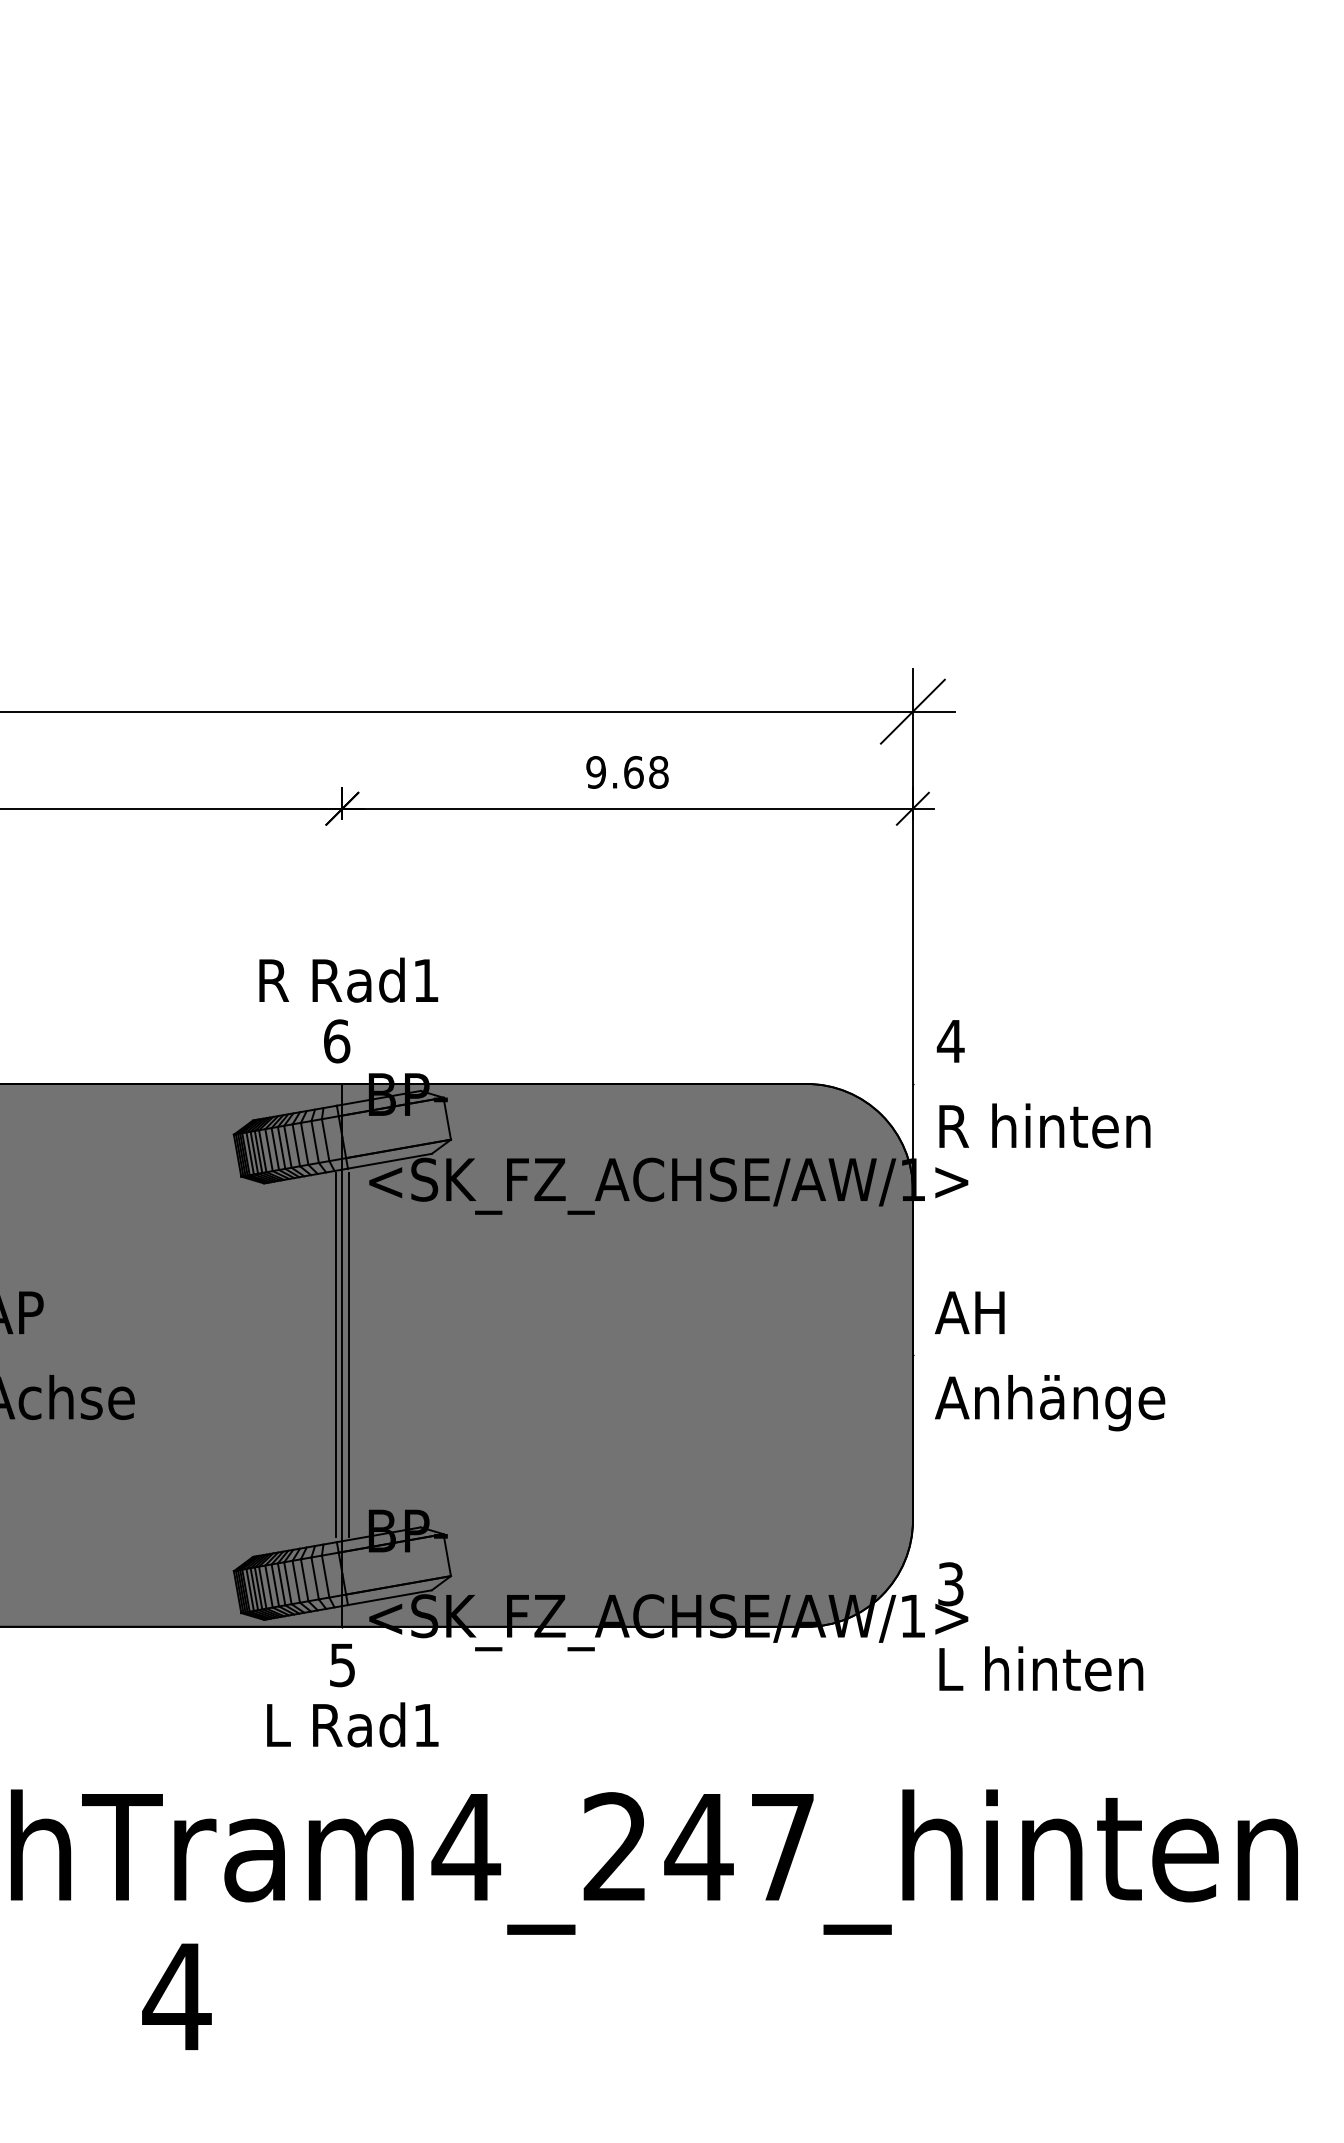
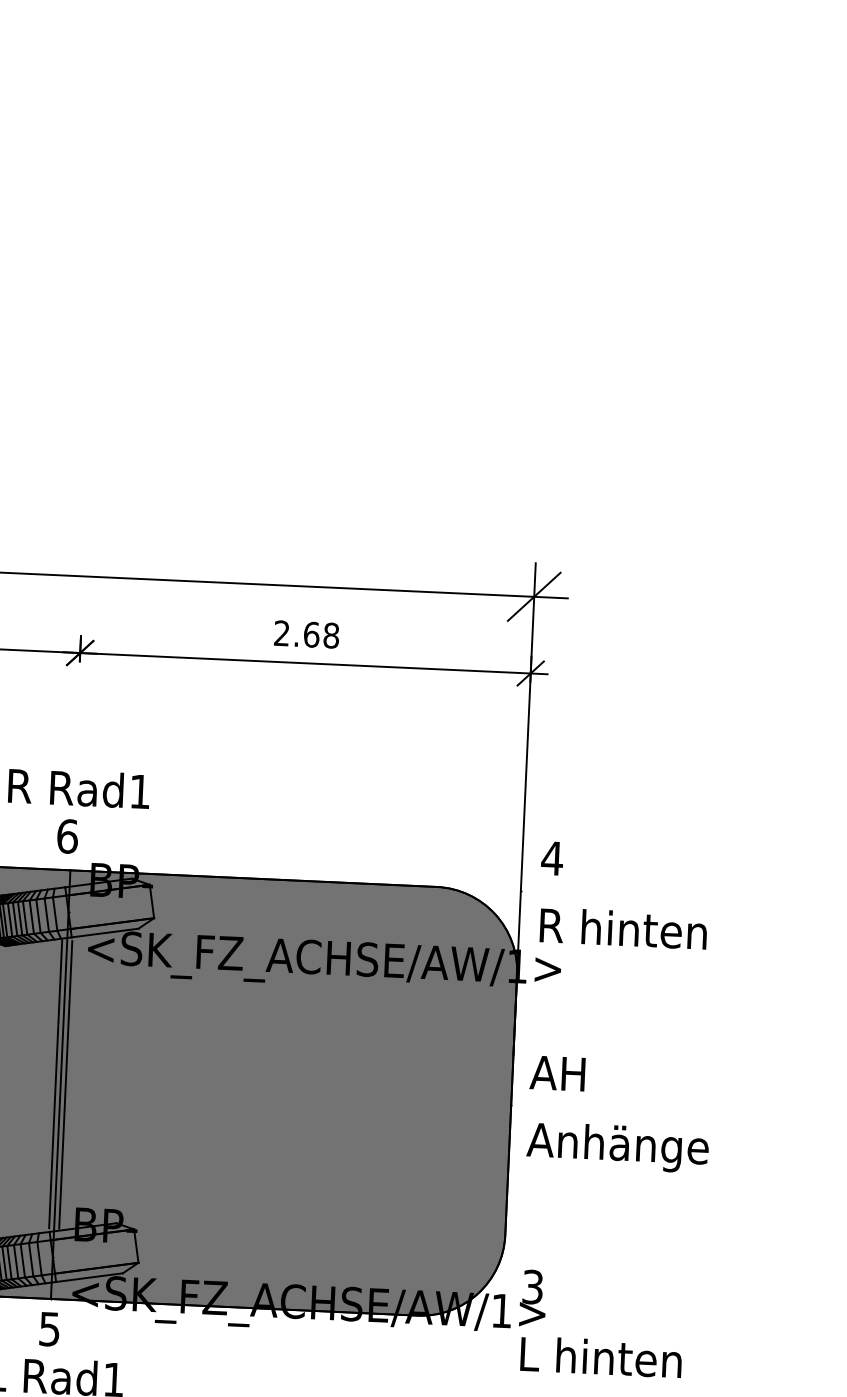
text: (595, 772) -> (281, 633), 9.68 -> 2.68

